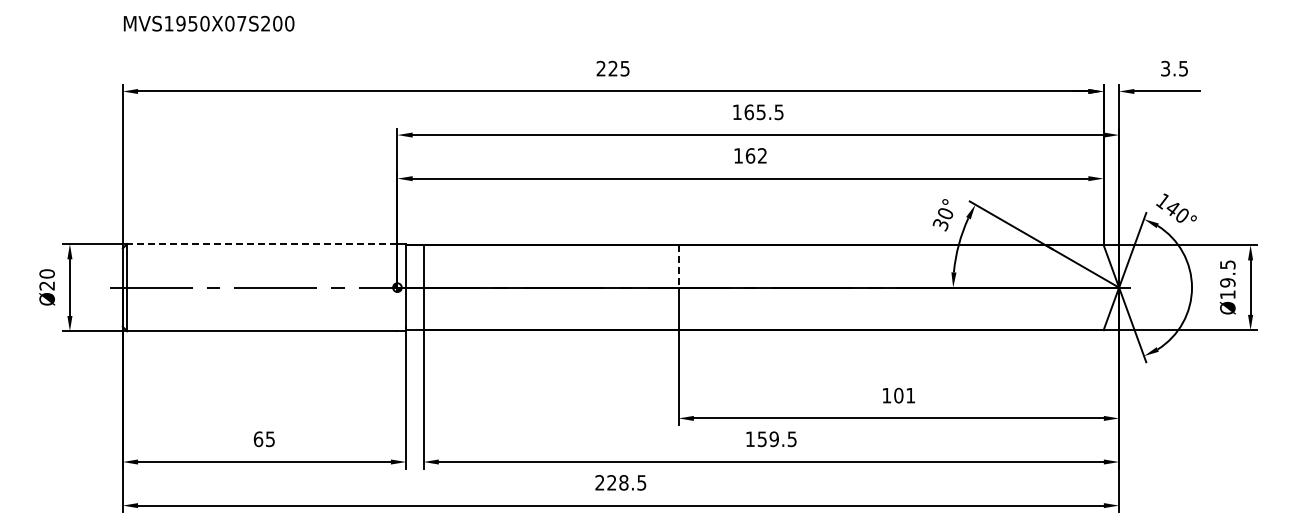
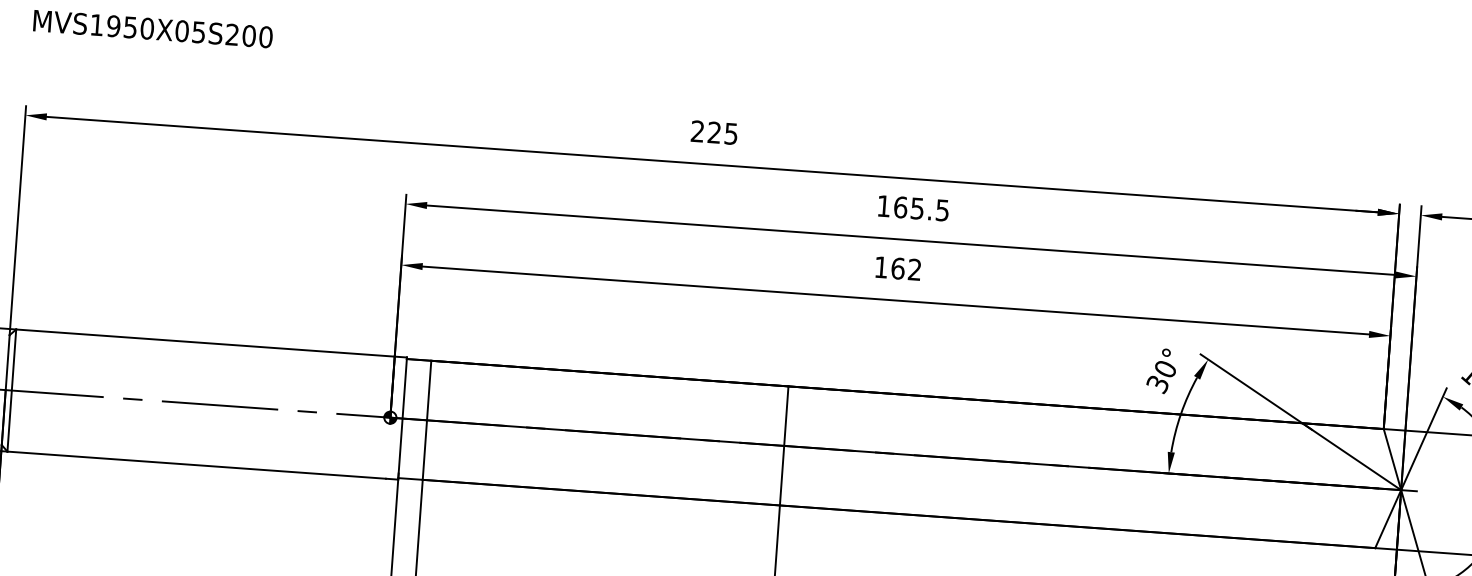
text: (241, 23) -> (198, 32), MVS1950X07S200 -> MVS1950X05S200
line: (261, 244) -> (204, 343), dashed -> solid
line: (678, 266) -> (786, 416), dashed -> solid

